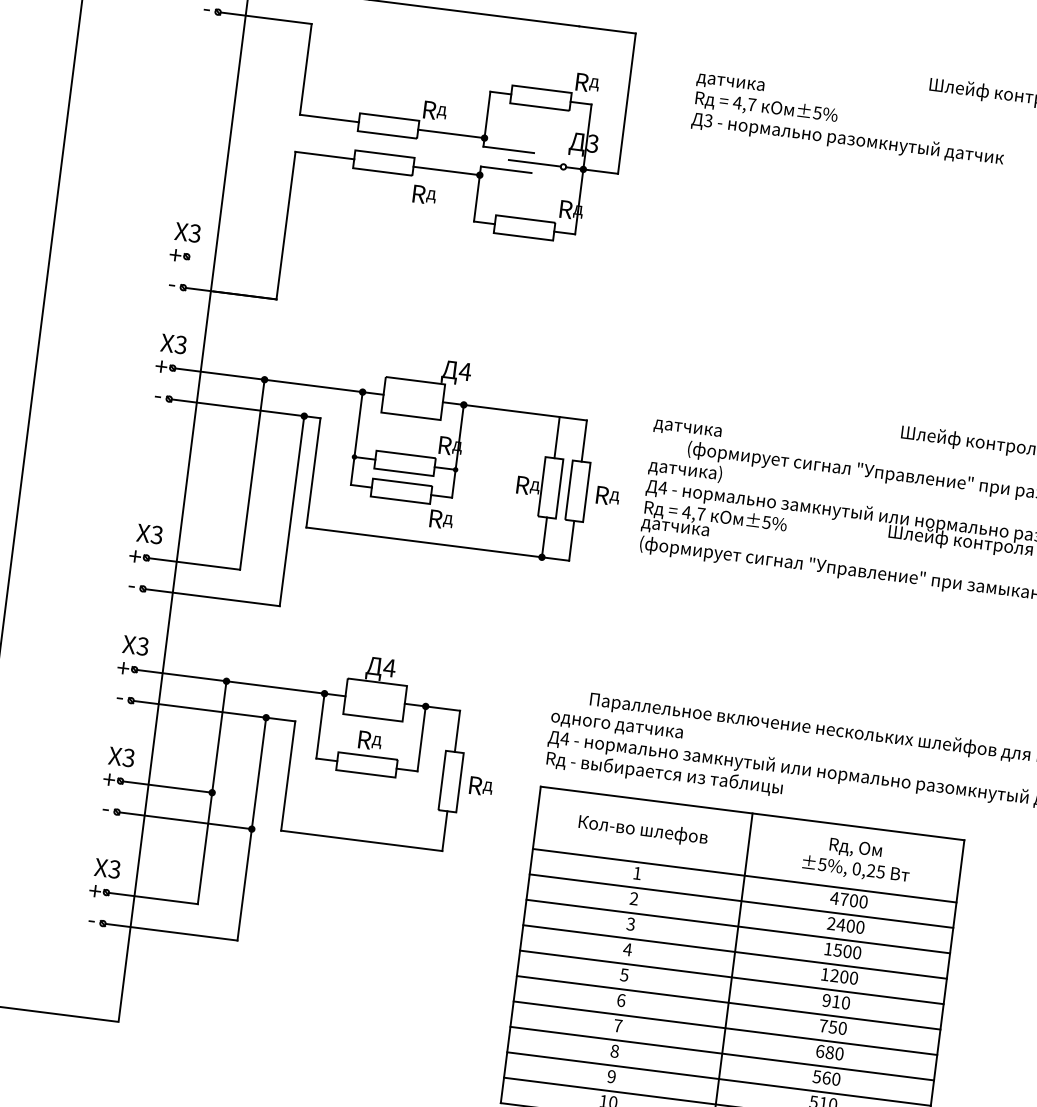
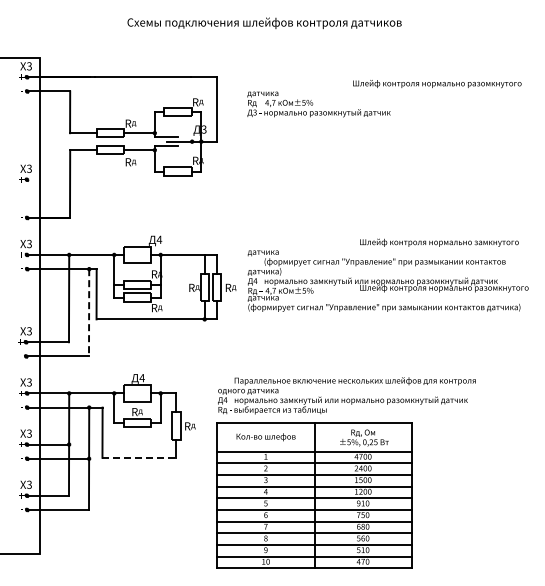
part: (185, 242) -> (25, 173), moved
line: (292, 510) -> (89, 312), solid -> dashed
line: (361, 840) -> (139, 457), solid -> dashed

